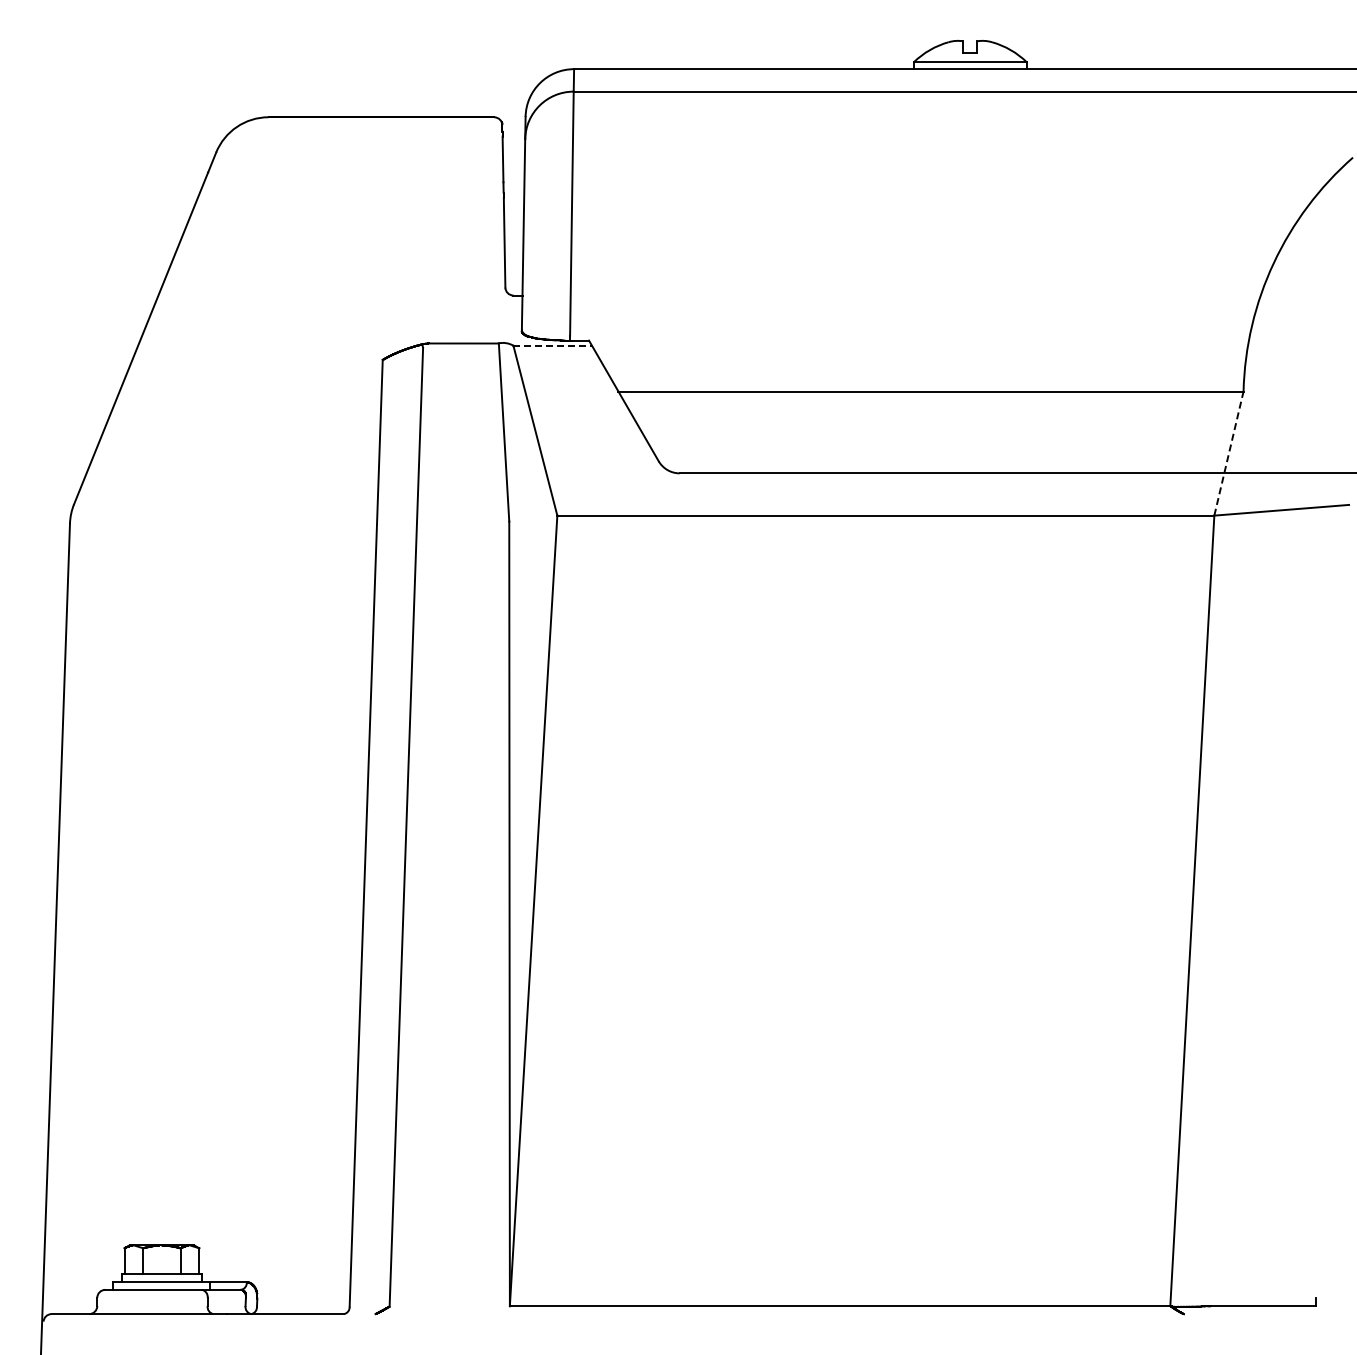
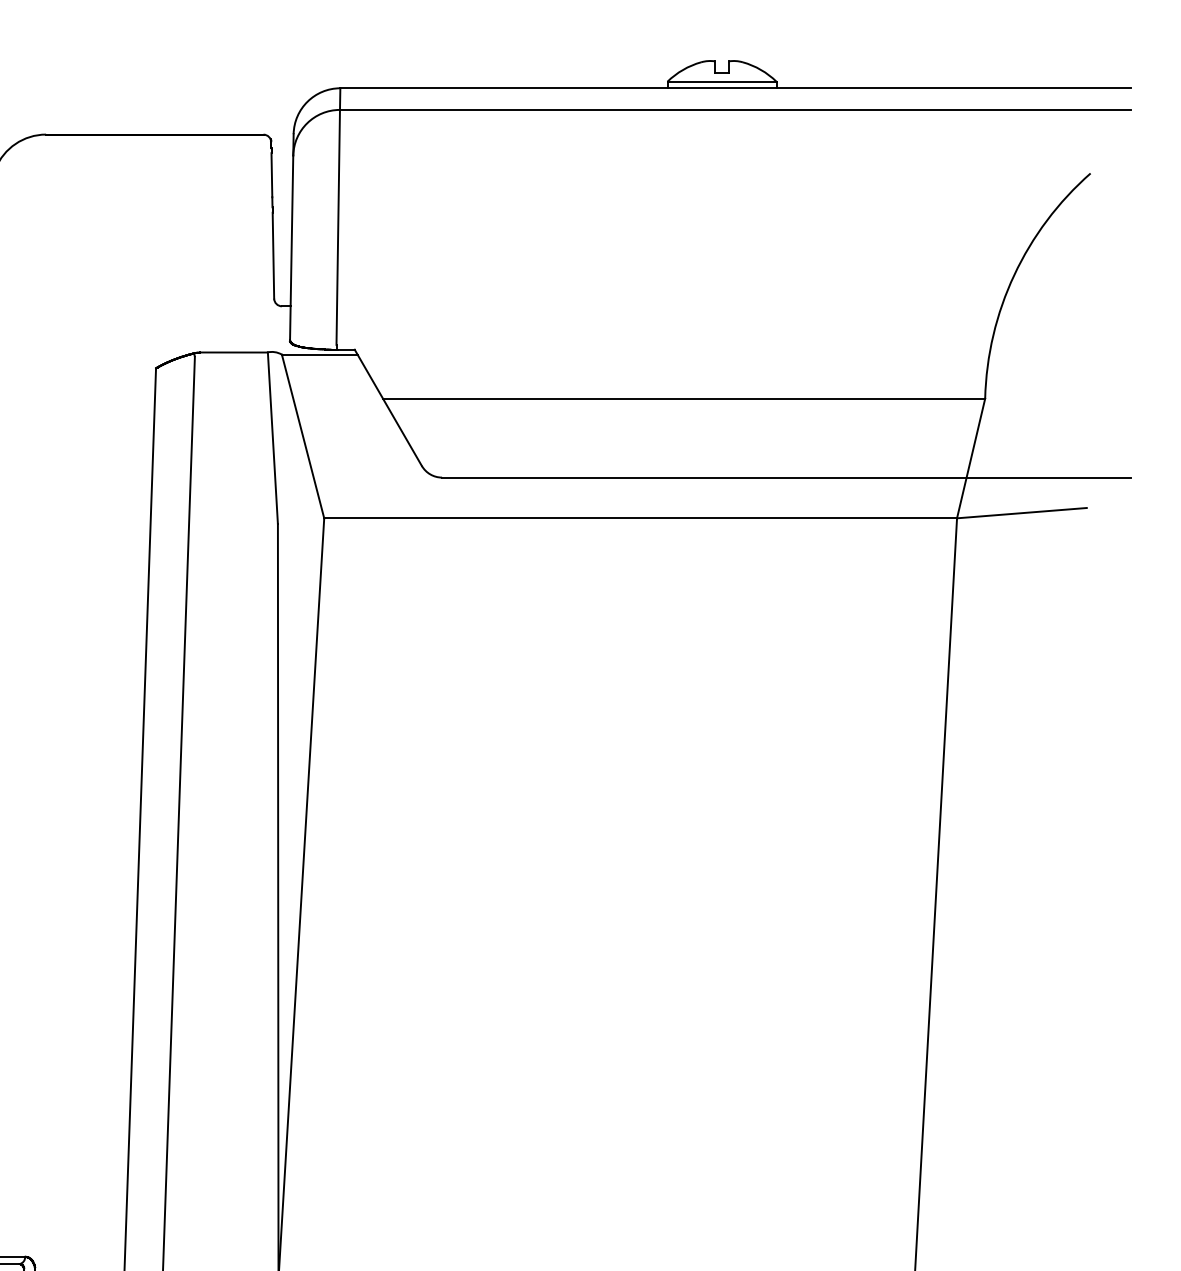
line: (553, 345) -> (320, 354), dashed -> solid
line: (1228, 453) -> (970, 458), dashed -> solid

